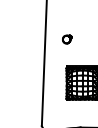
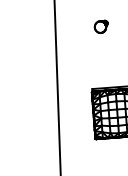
part: (67, 39) -> (101, 26), moved

